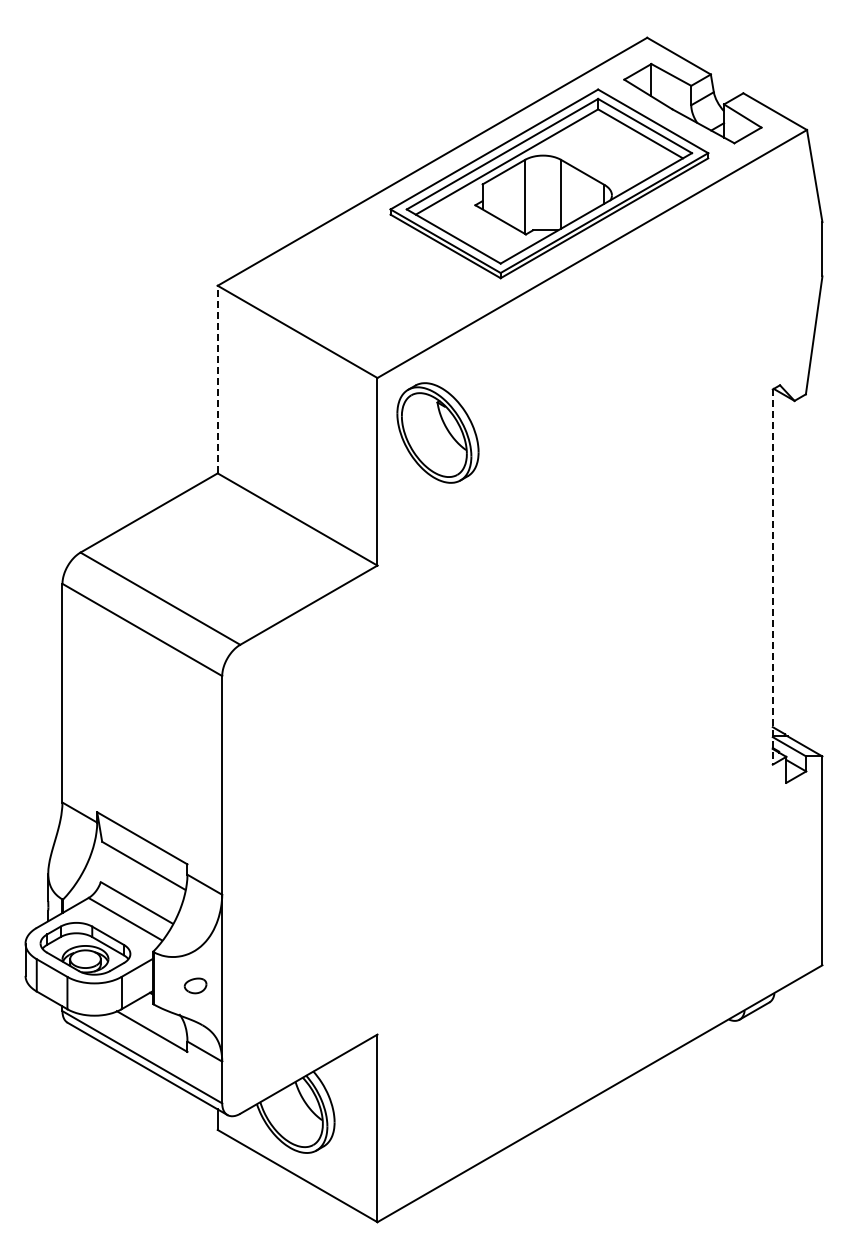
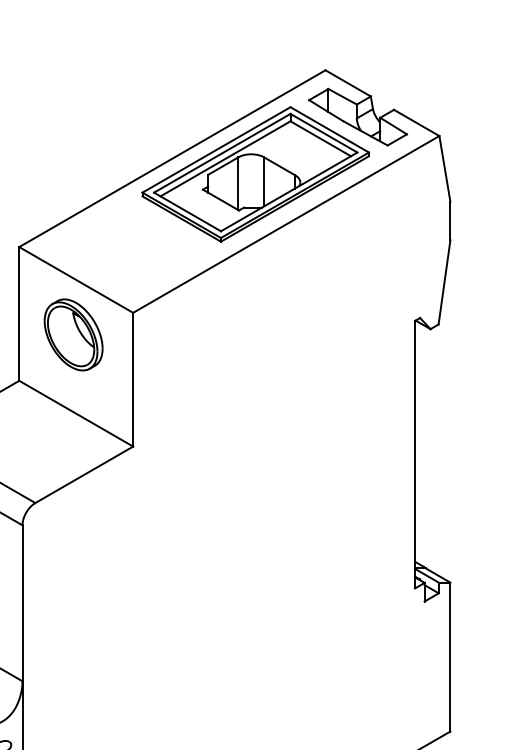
line: (217, 379) -> (19, 313), dashed -> solid
part: (437, 432) -> (73, 334), moved
line: (772, 577) -> (414, 455), dashed -> solid

